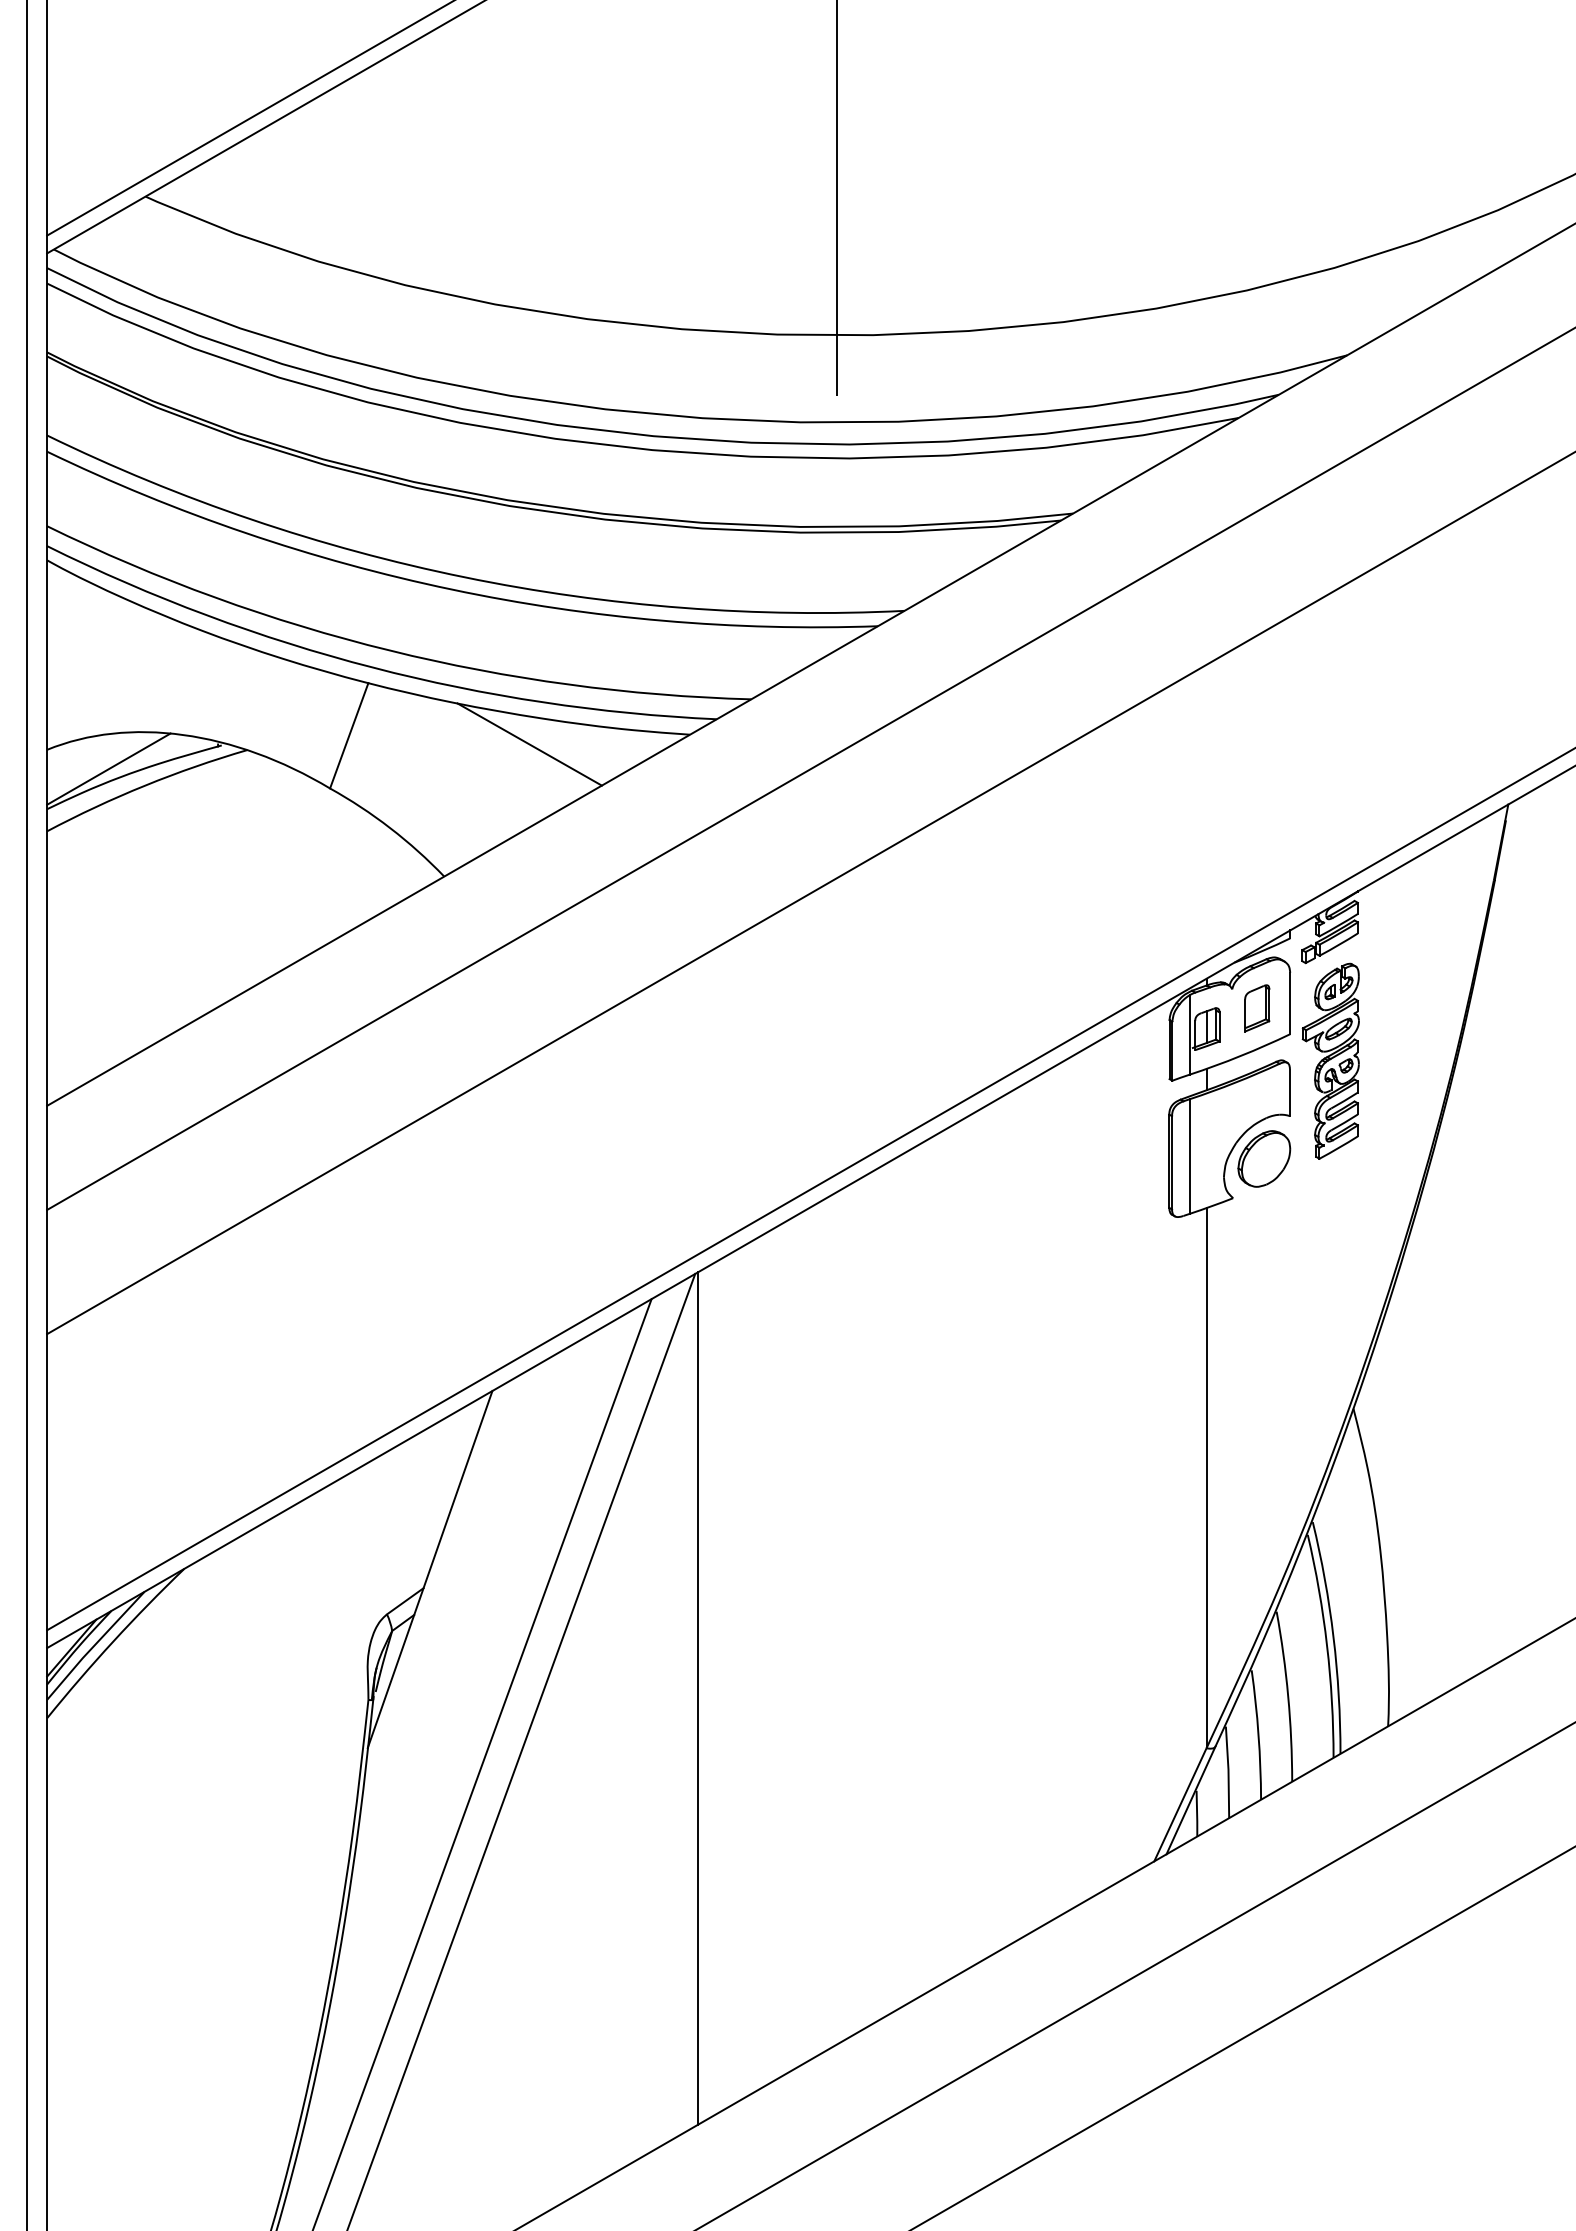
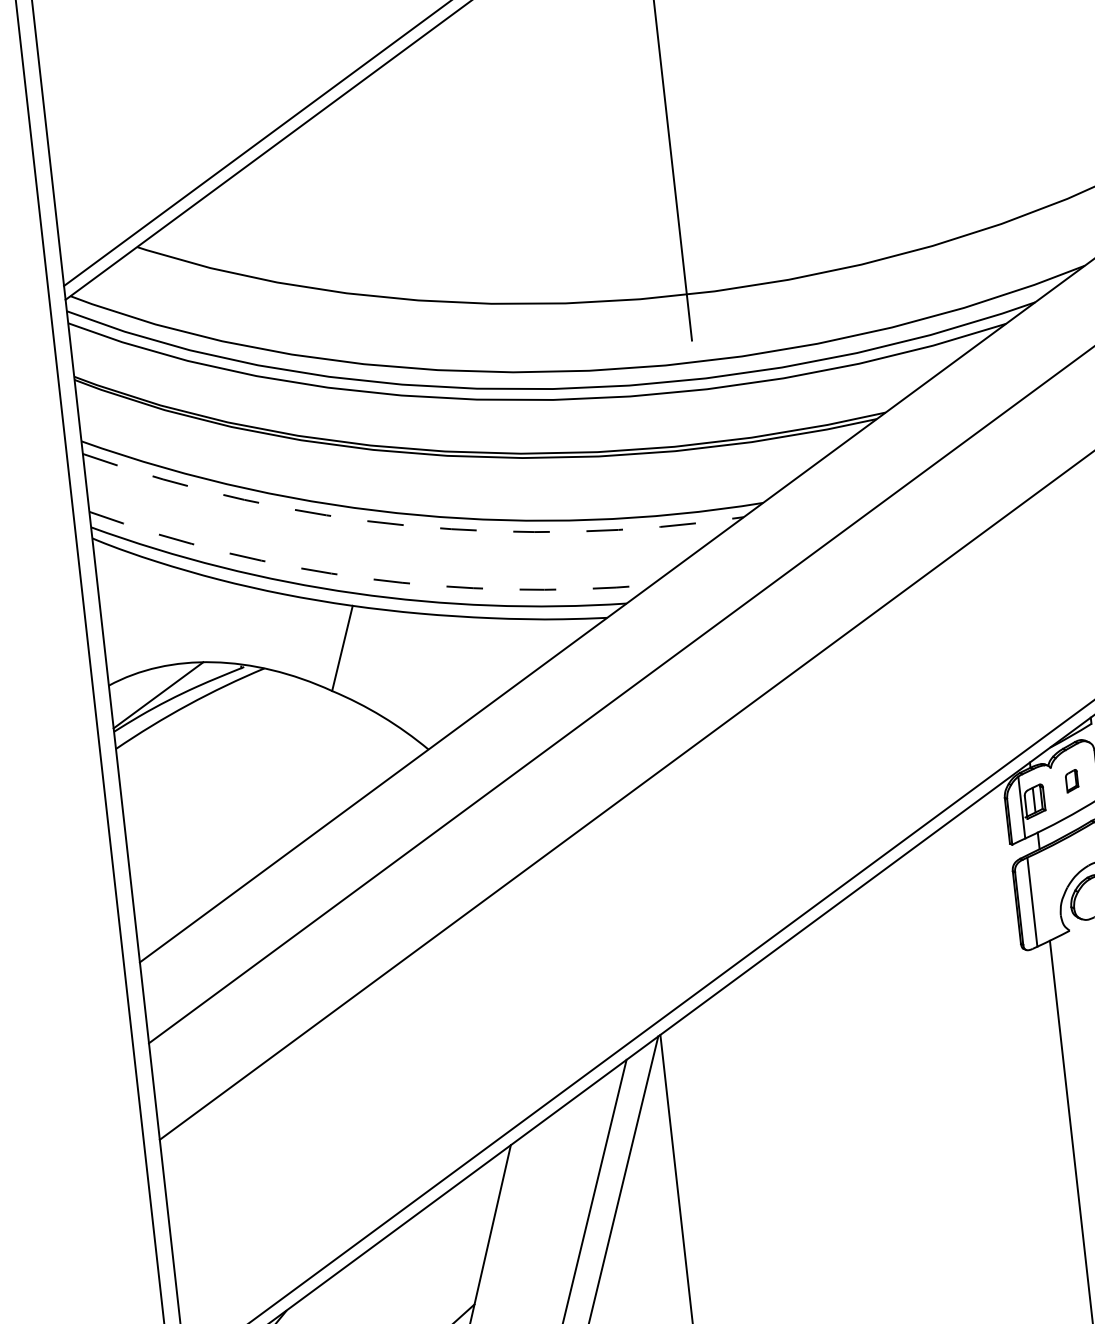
arc: (451, 589) -> (409, 525), solid -> dashed
arc: (389, 650) -> (366, 578), solid -> dashed
line: (529, 744) -> (483, 639), removed
part: (1257, 1008) -> (1072, 781), size x0.6

